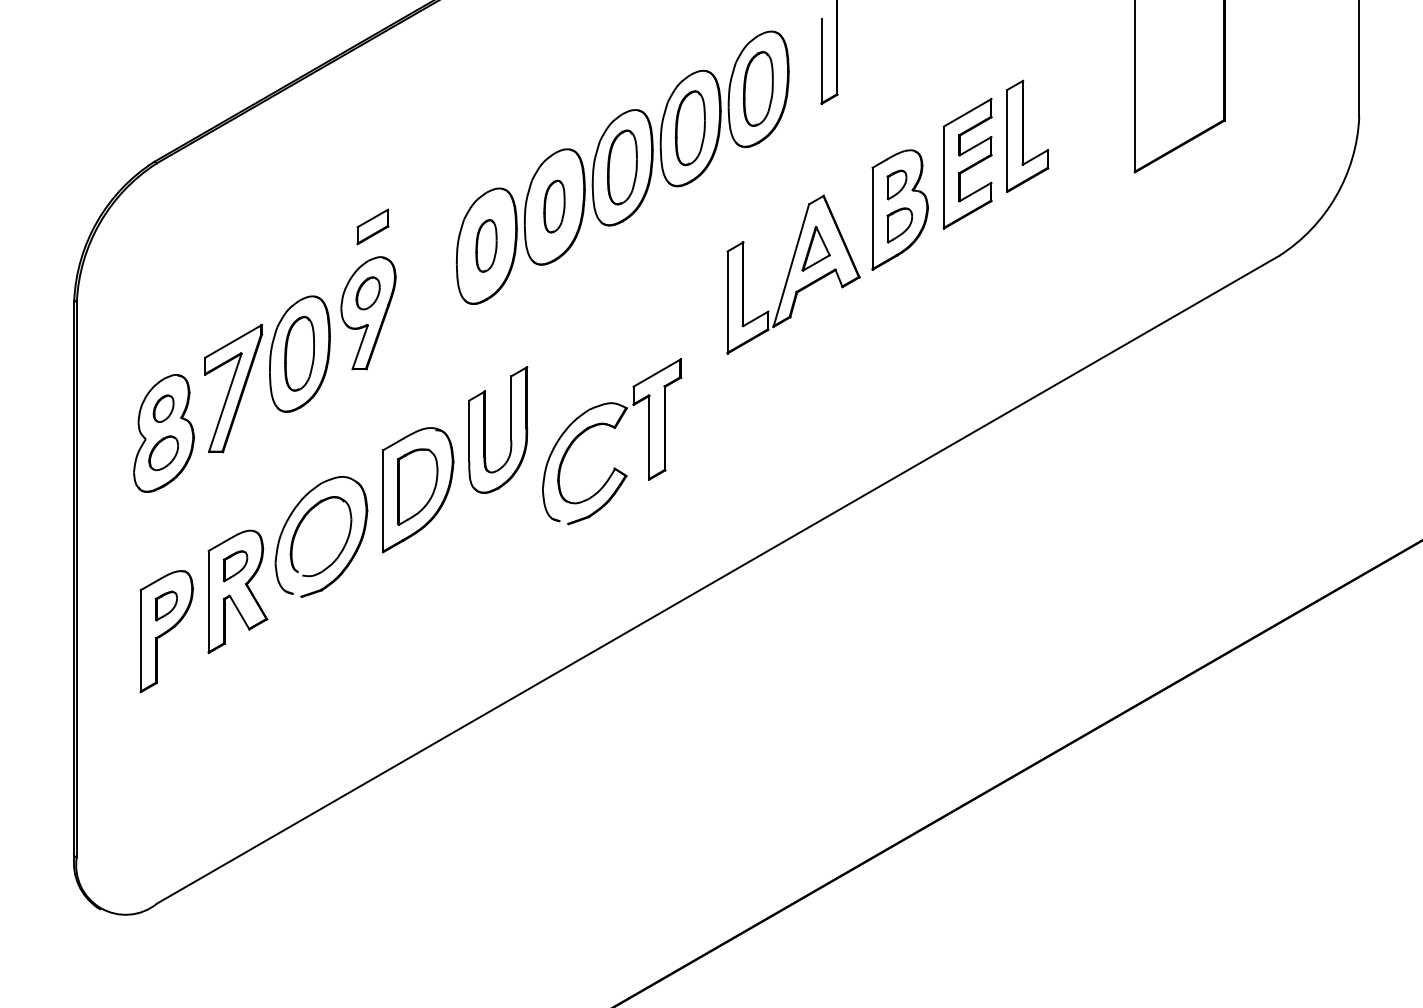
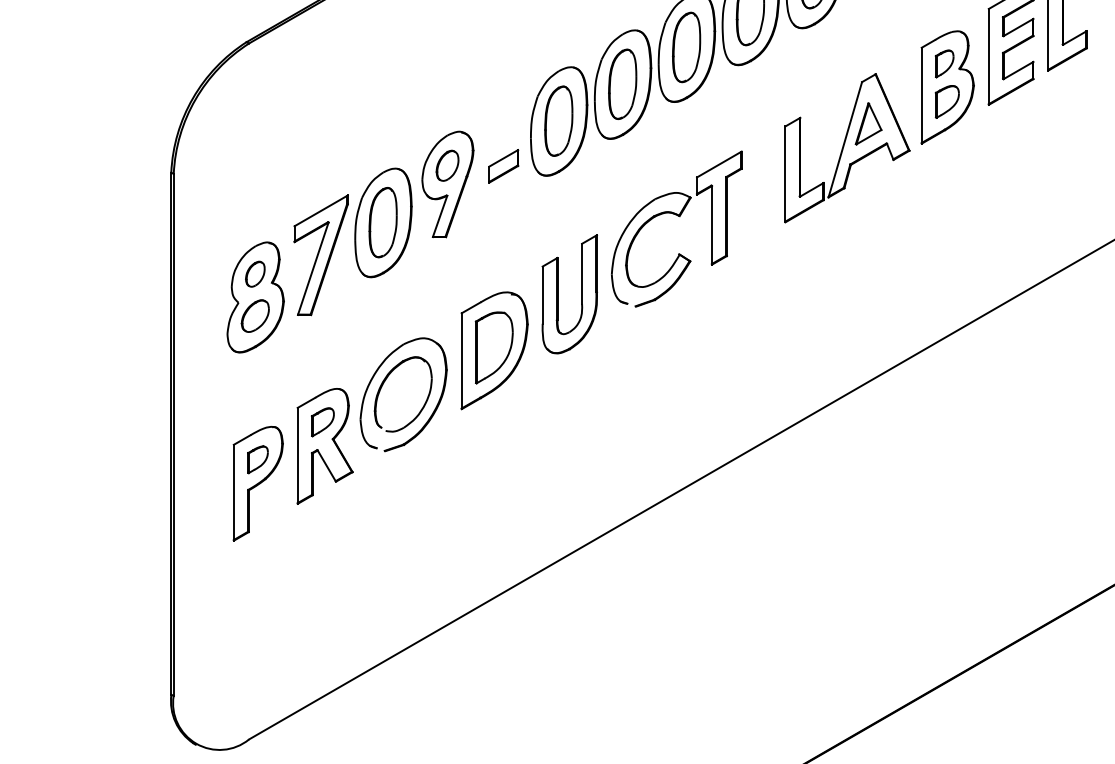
part: (554, 206) -> (622, 84), size x1.43
part: (372, 226) -> (503, 165), moved
part: (486, 245) -> (558, 120), size x1.43
part: (613, 428) -> (678, 216), moved

